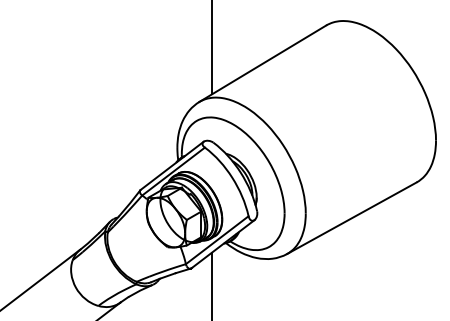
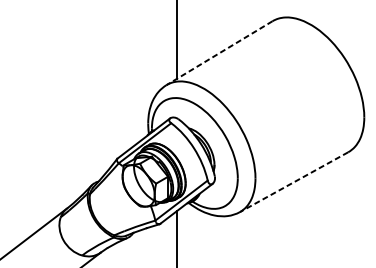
line: (262, 64) -> (219, 53), solid -> dashed
line: (351, 218) -> (293, 182), solid -> dashed

